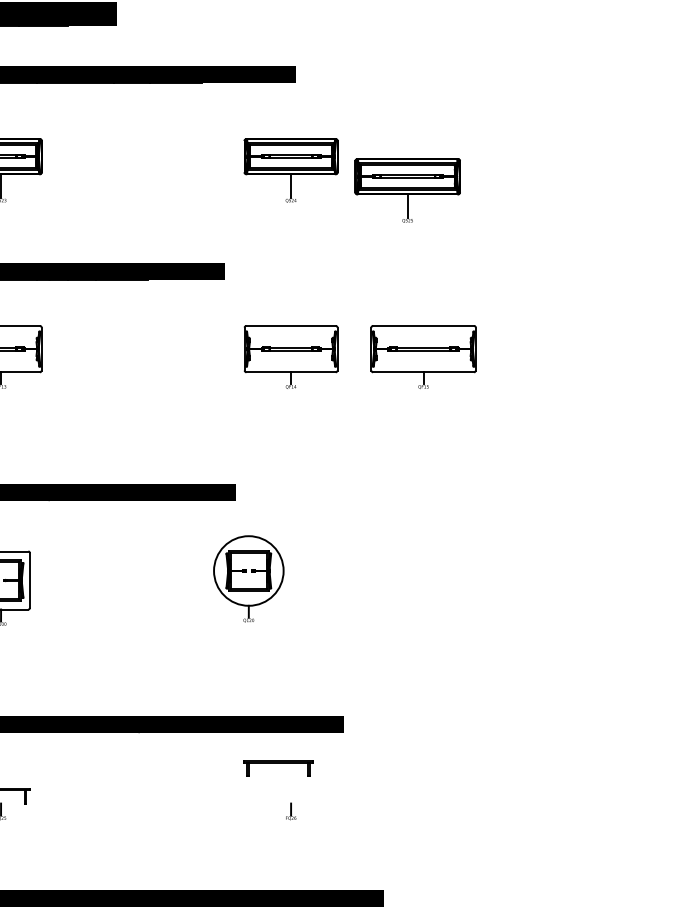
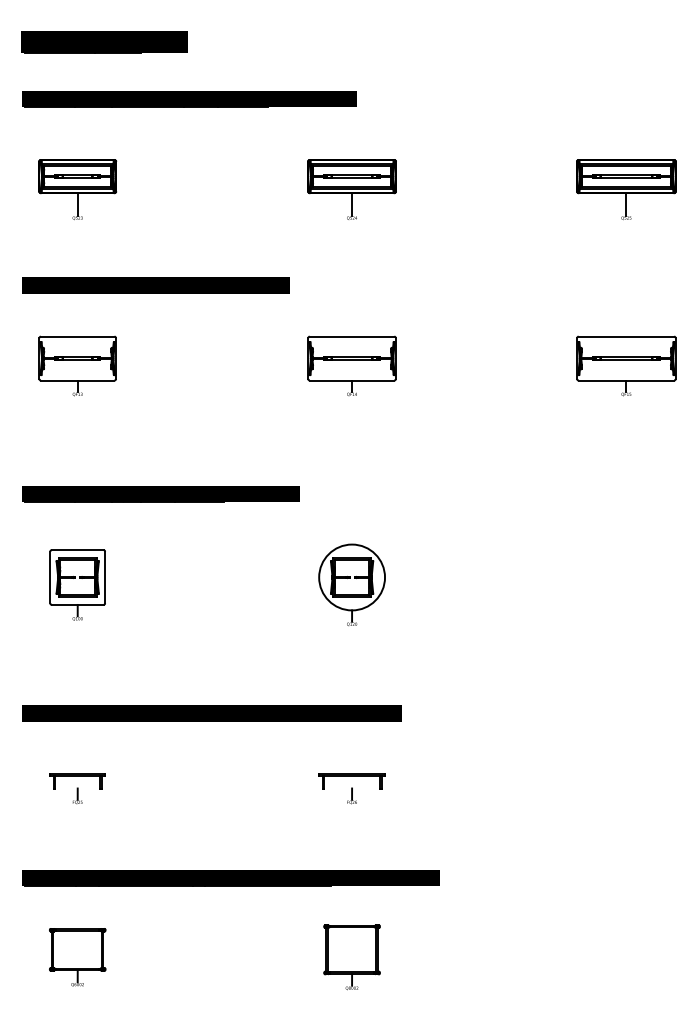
part: (407, 190) -> (626, 189), moved
part: (423, 356) -> (626, 365), moved
part: (248, 578) -> (351, 584), moved
part: (277, 768) -> (351, 781), moved

